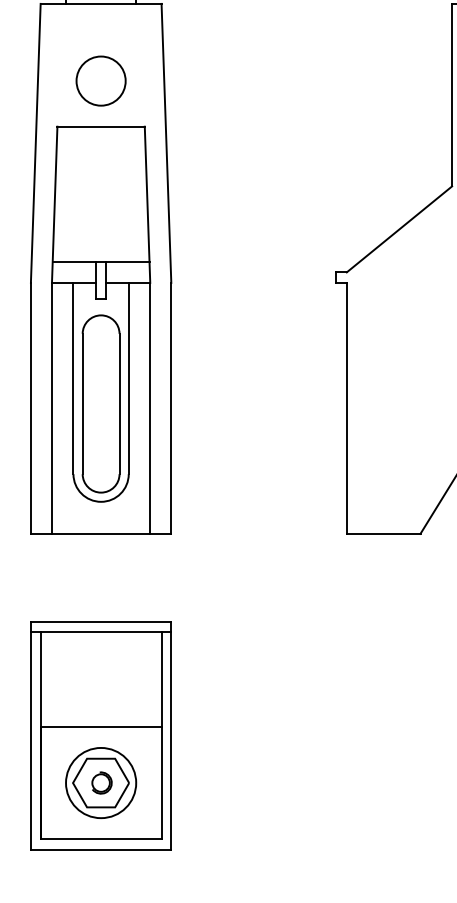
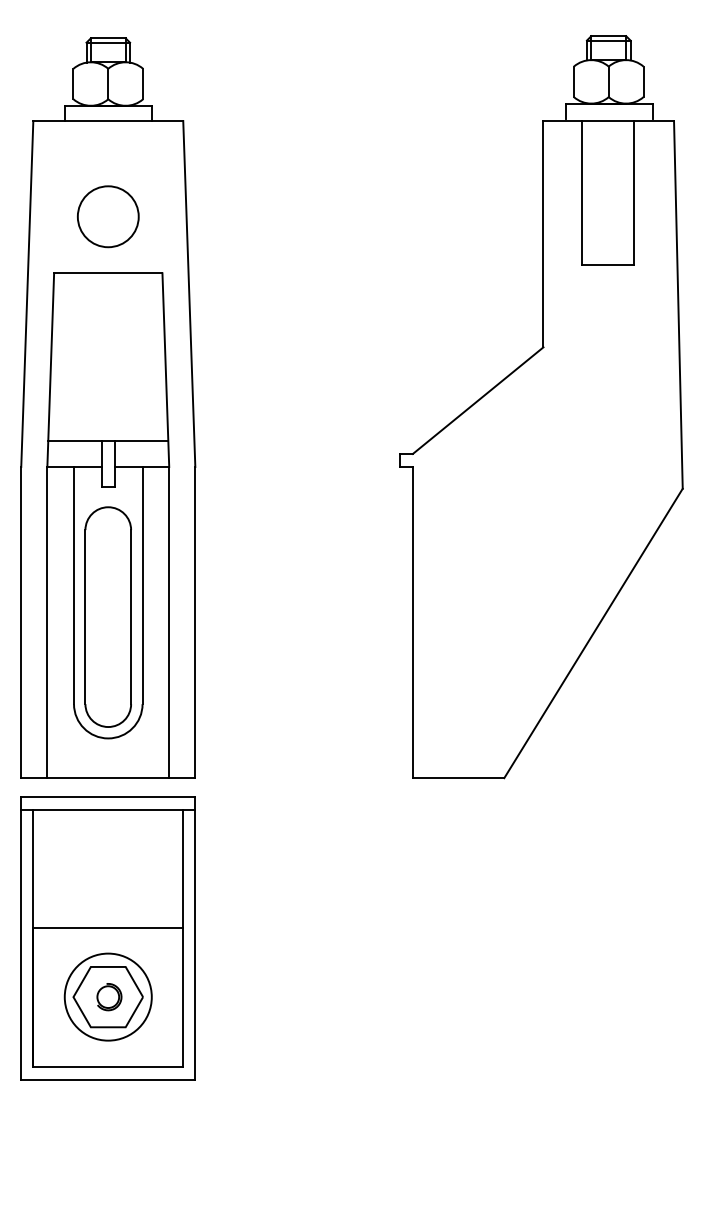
part: (100, 735) -> (107, 938), moved

